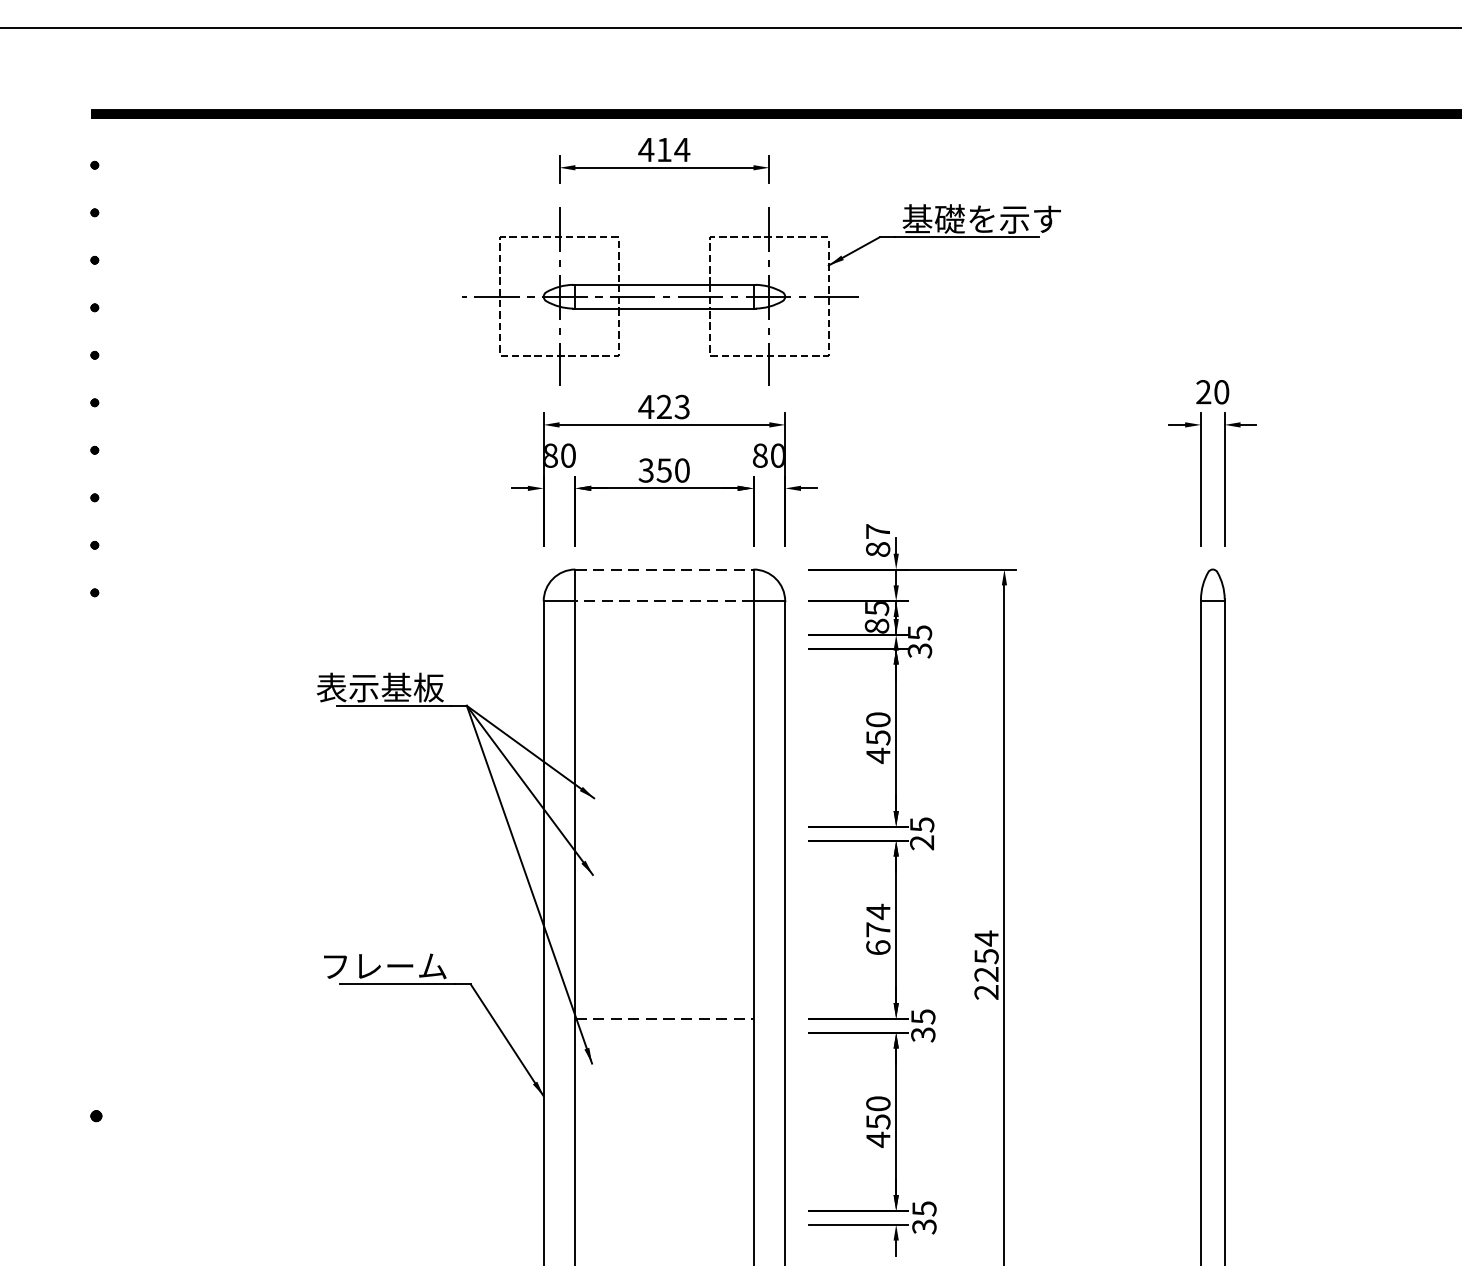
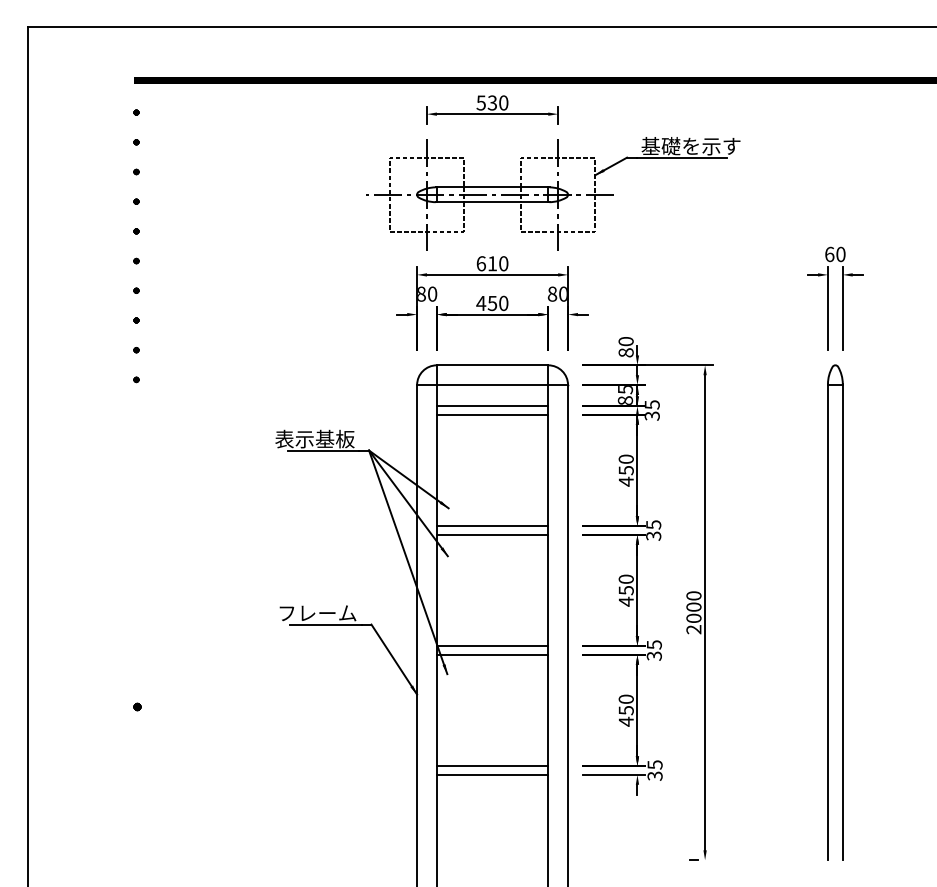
text: (664, 149) -> (492, 102), 414 -> 530
text: (1203, 392) -> (829, 254), 20 -> 60
text: (664, 406) -> (492, 263), 423 -> 610
text: (646, 470) -> (481, 303), 350 -> 450
text: (877, 531) -> (625, 341), 87 -> 80
line: (664, 569) -> (492, 365), dashed -> solid
line: (664, 601) -> (492, 385), dashed -> solid
line: (664, 635) -> (492, 406), added
line: (664, 648) -> (492, 414), added
line: (664, 827) -> (492, 526), added
line: (664, 840) -> (492, 534), added
text: (921, 841) -> (653, 535), 25 -> 35
text: (877, 929) -> (625, 590), 674 -> 450
text: (985, 956) -> (693, 607), 2254 -> 2000
line: (664, 1019) -> (492, 646), dashed -> solid
line: (664, 1032) -> (492, 654), added
line: (664, 1211) -> (492, 766), added
line: (664, 1224) -> (492, 774), added

